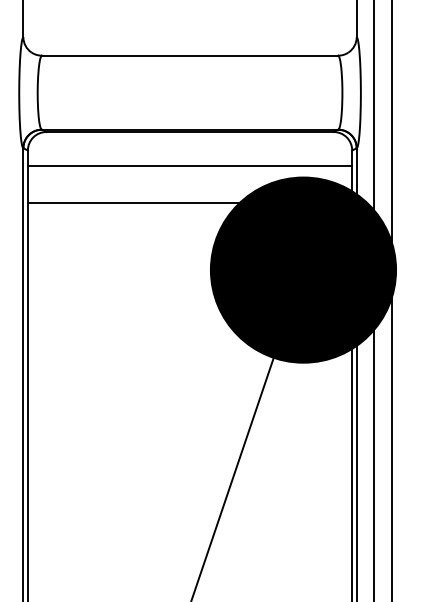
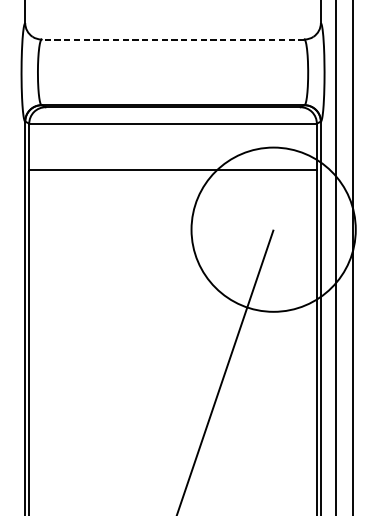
line: (189, 55) -> (172, 39), solid -> dashed
line: (189, 166) -> (172, 124), moved
fill: (303, 269) -> (273, 229), removed

